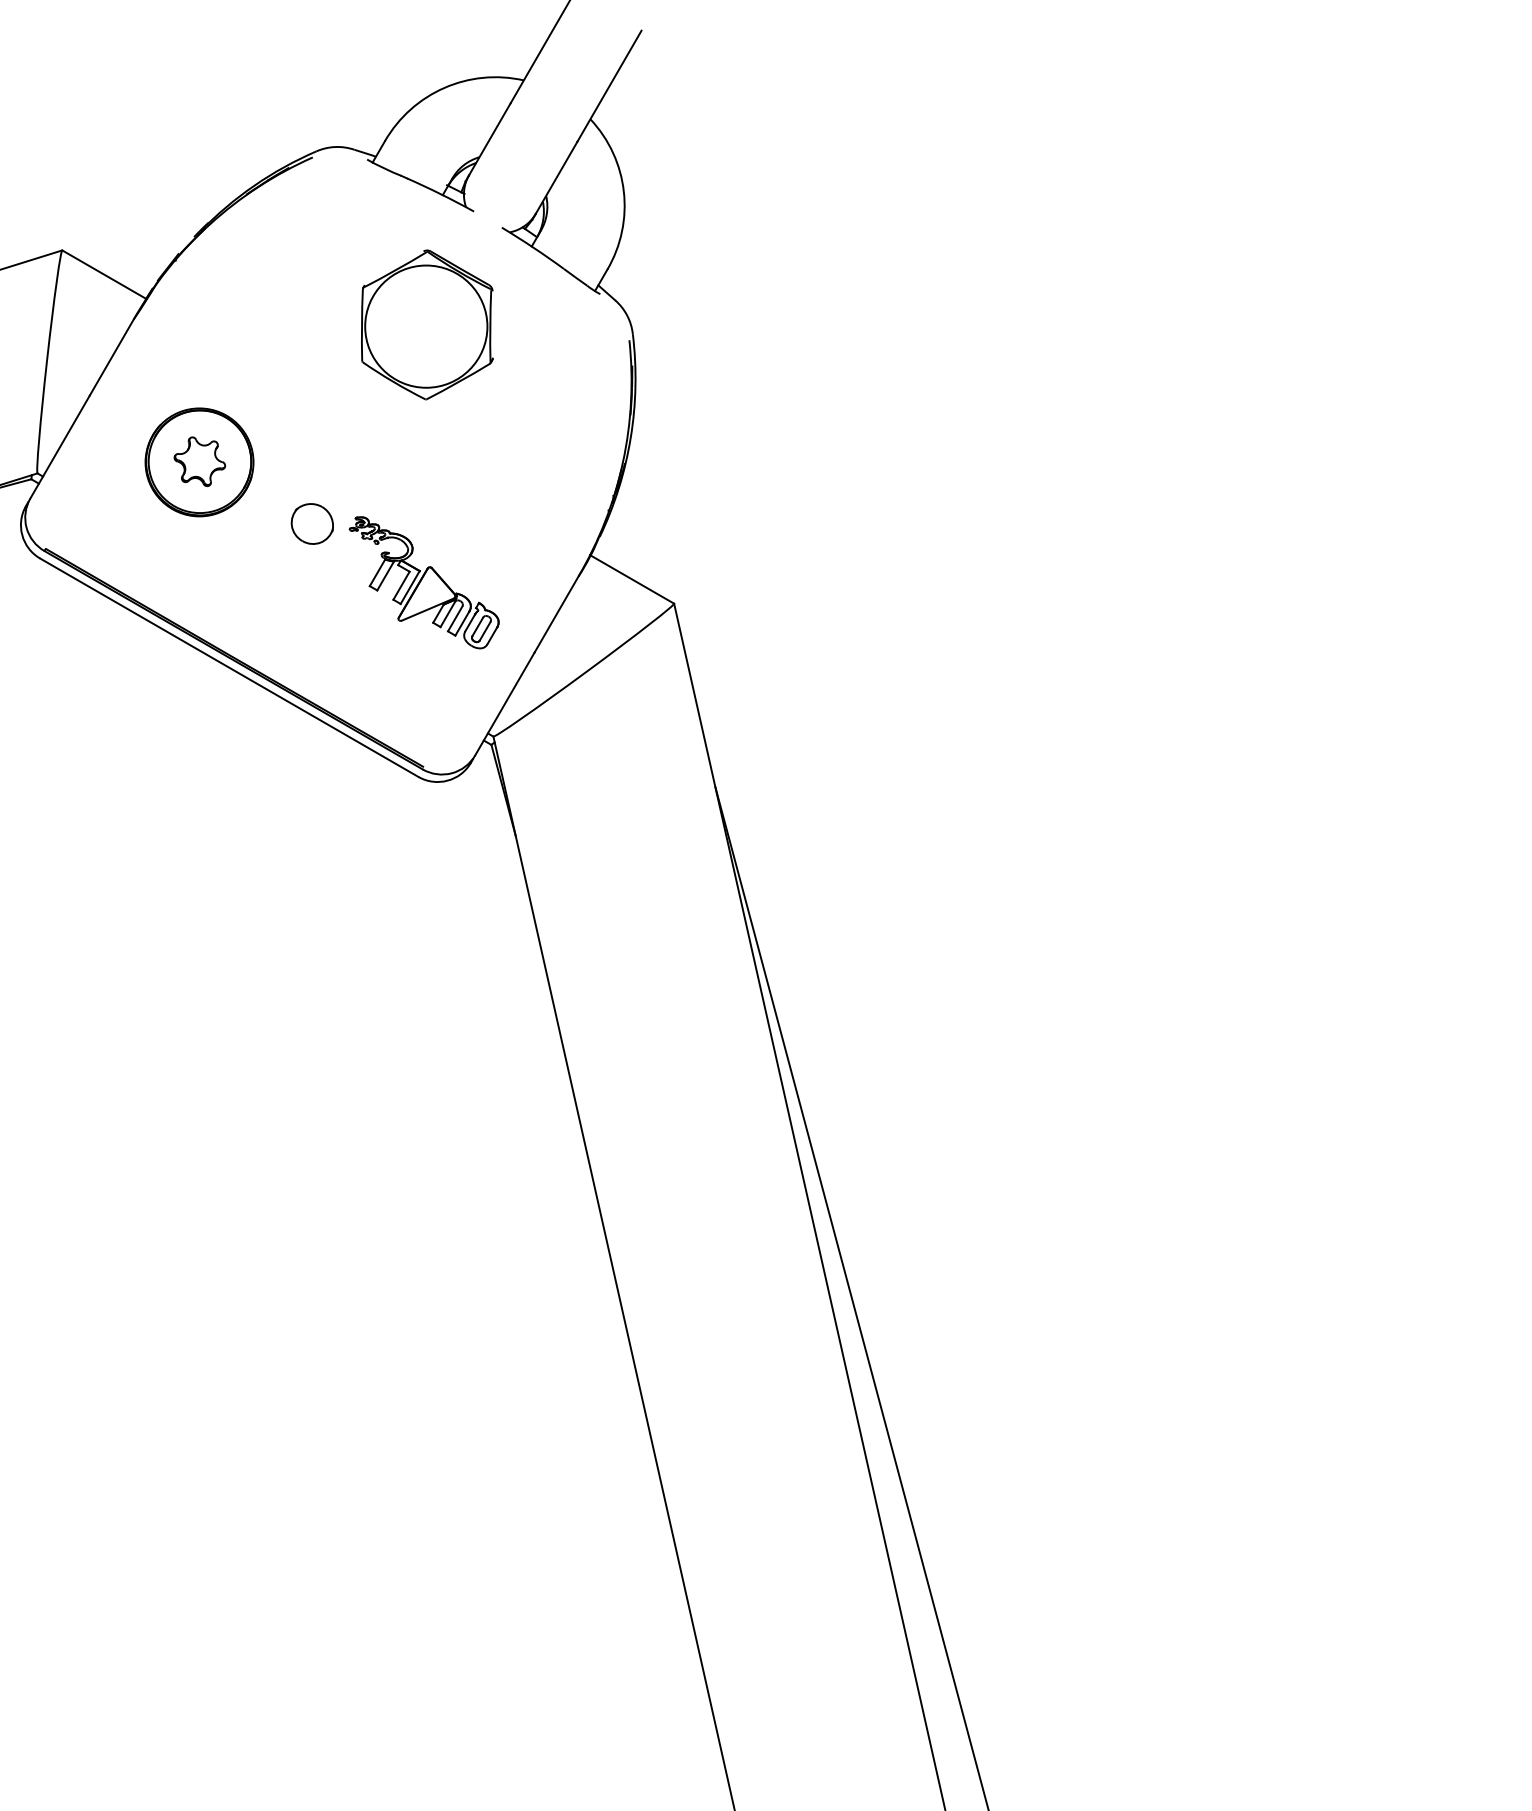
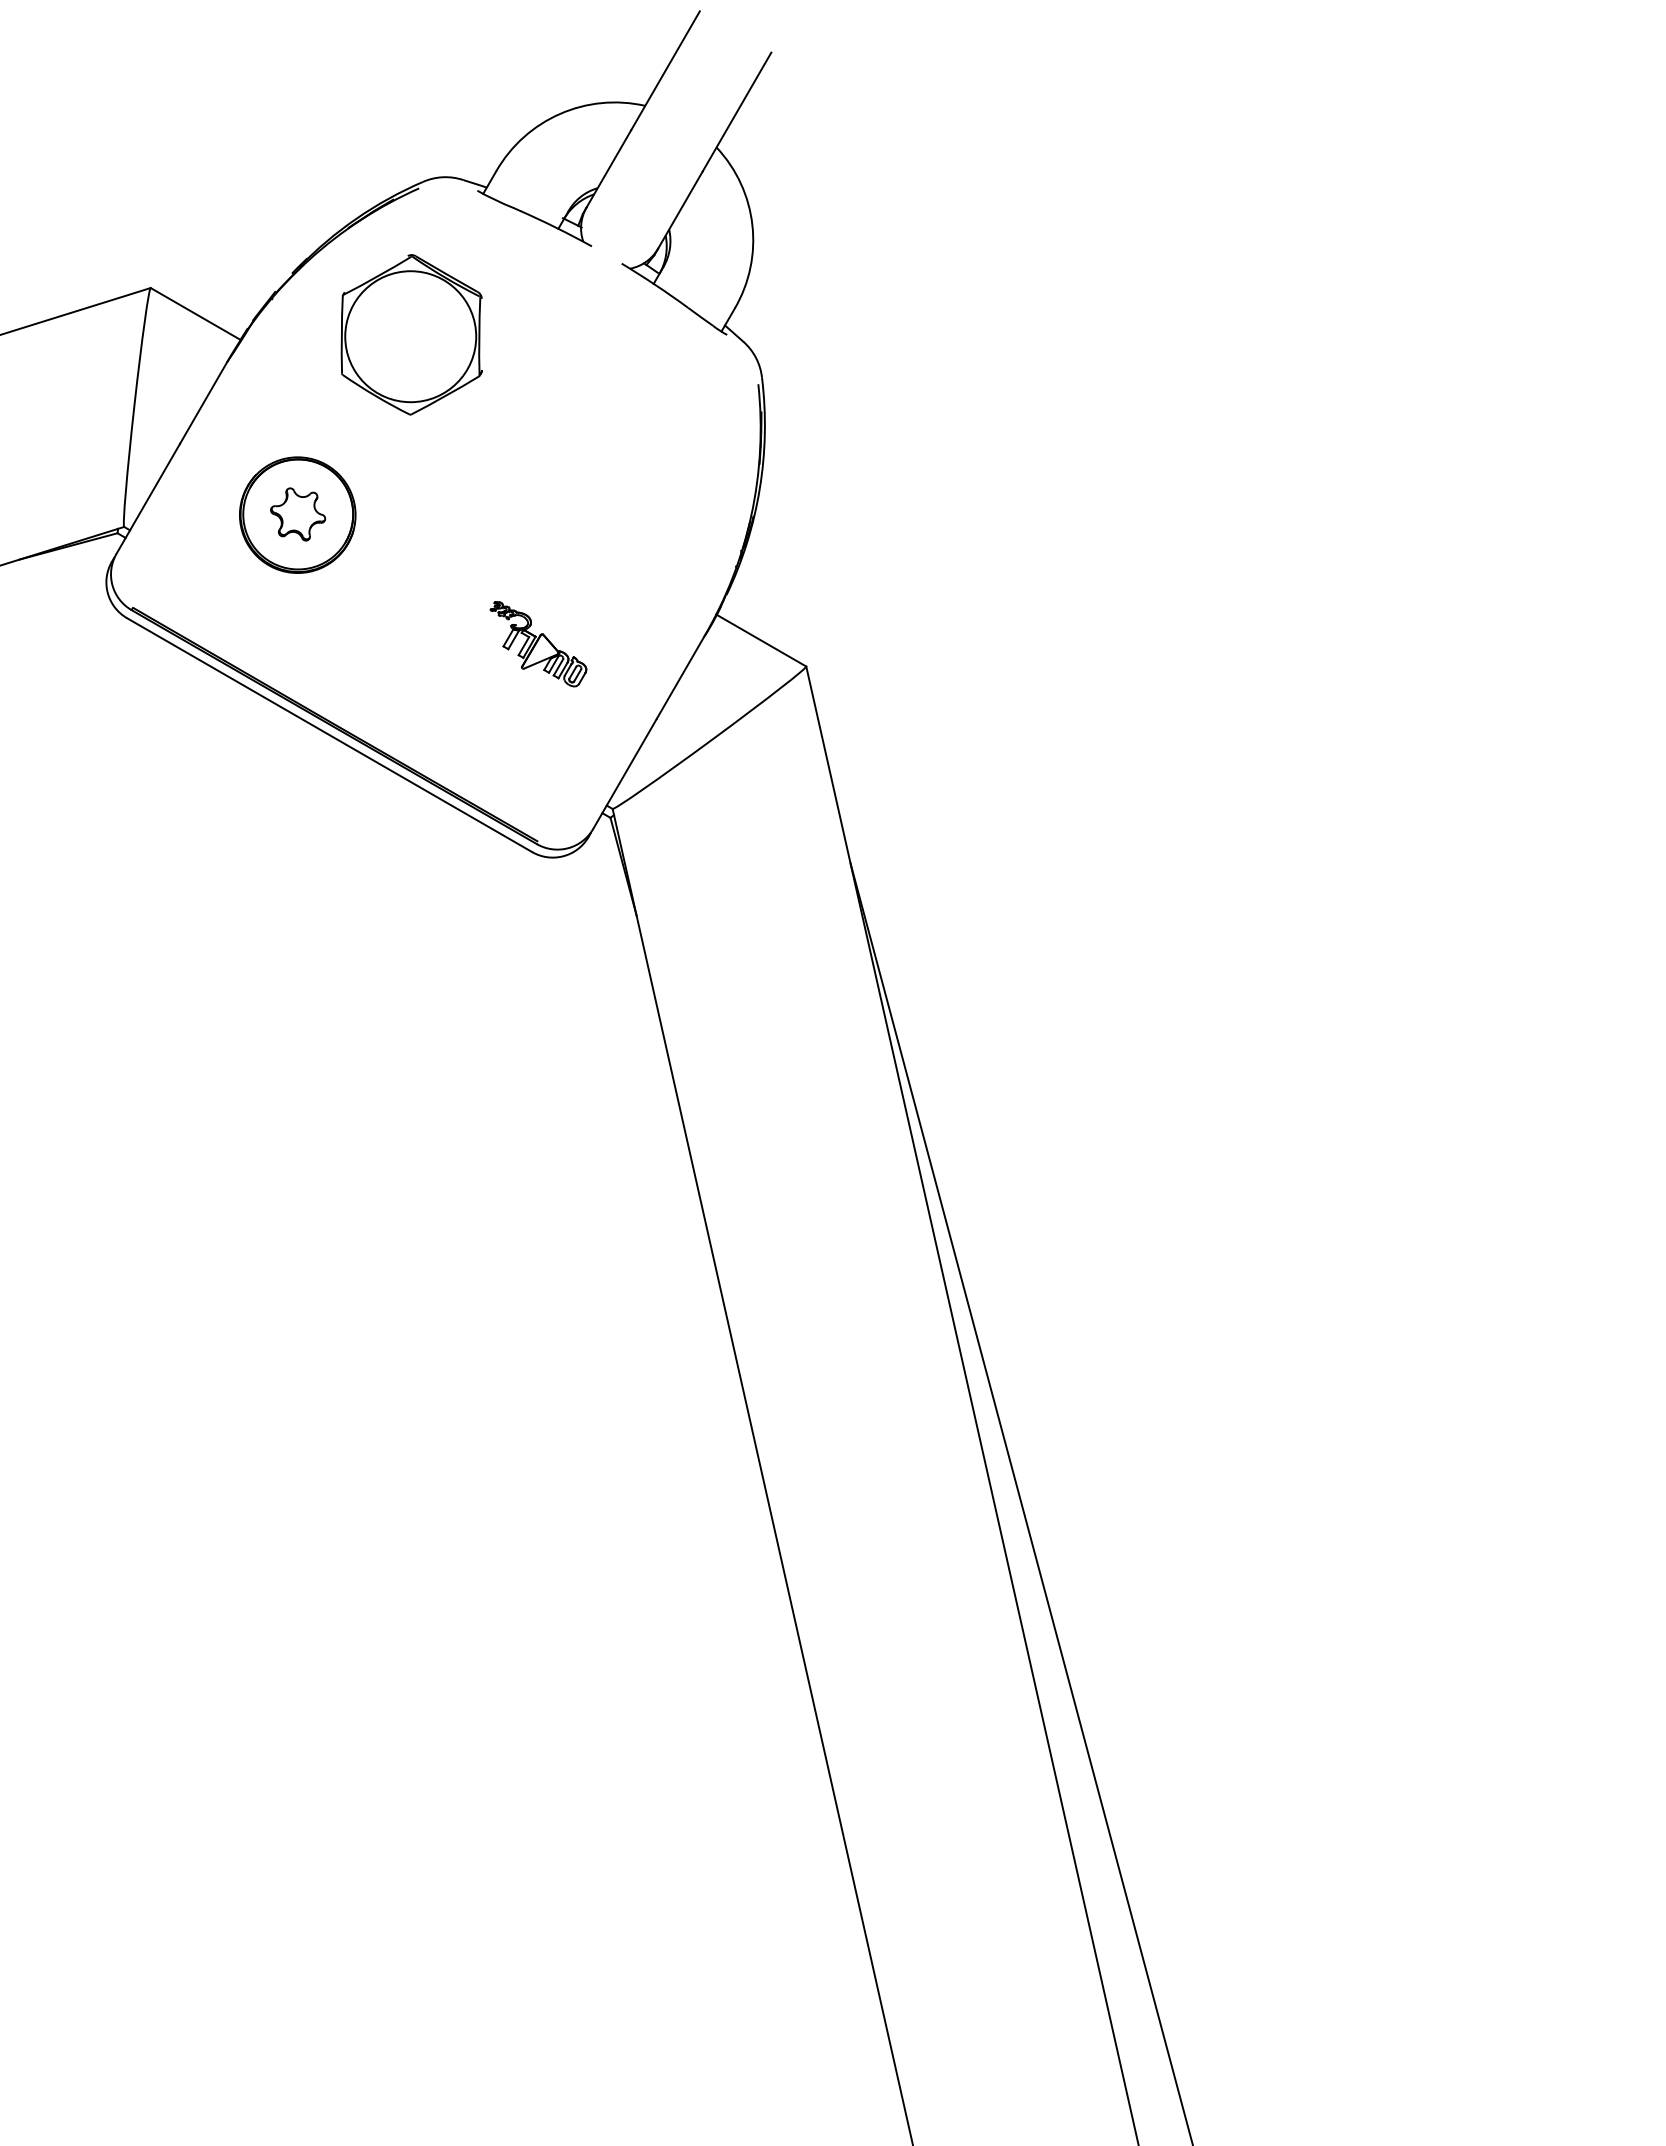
part: (427, 324) -> (411, 334), moved
part: (312, 523) -> (418, 580), removed
part: (424, 583) -> (538, 644), size x0.6

